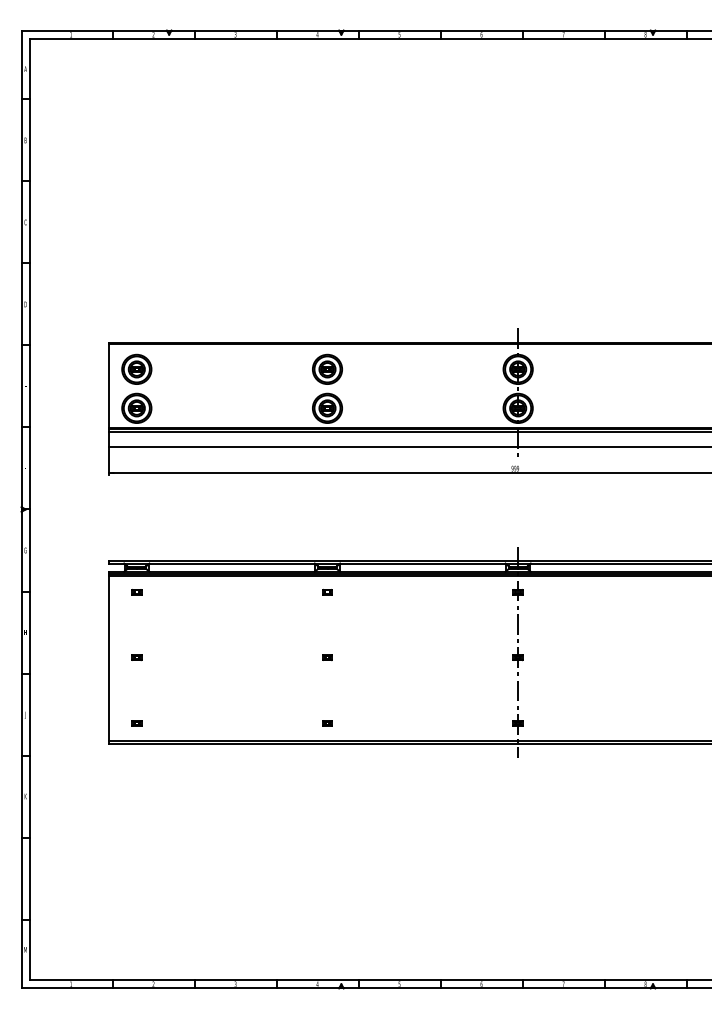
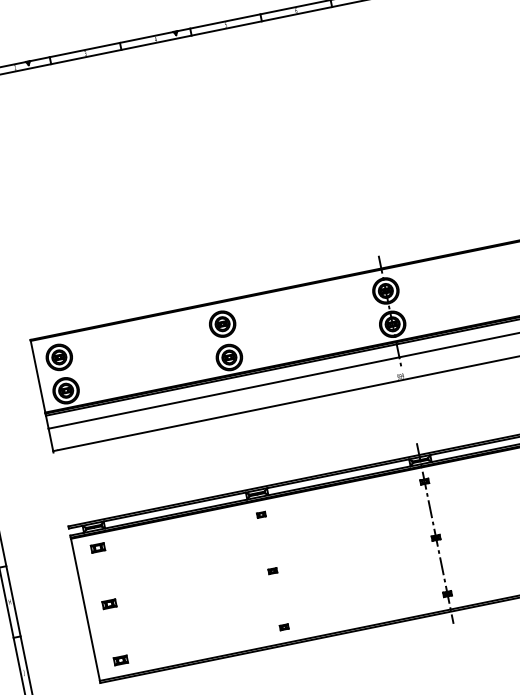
part: (136, 592) -> (97, 548), size x1.6
part: (136, 657) -> (109, 604), size x1.6
part: (136, 723) -> (120, 660), size x1.6

